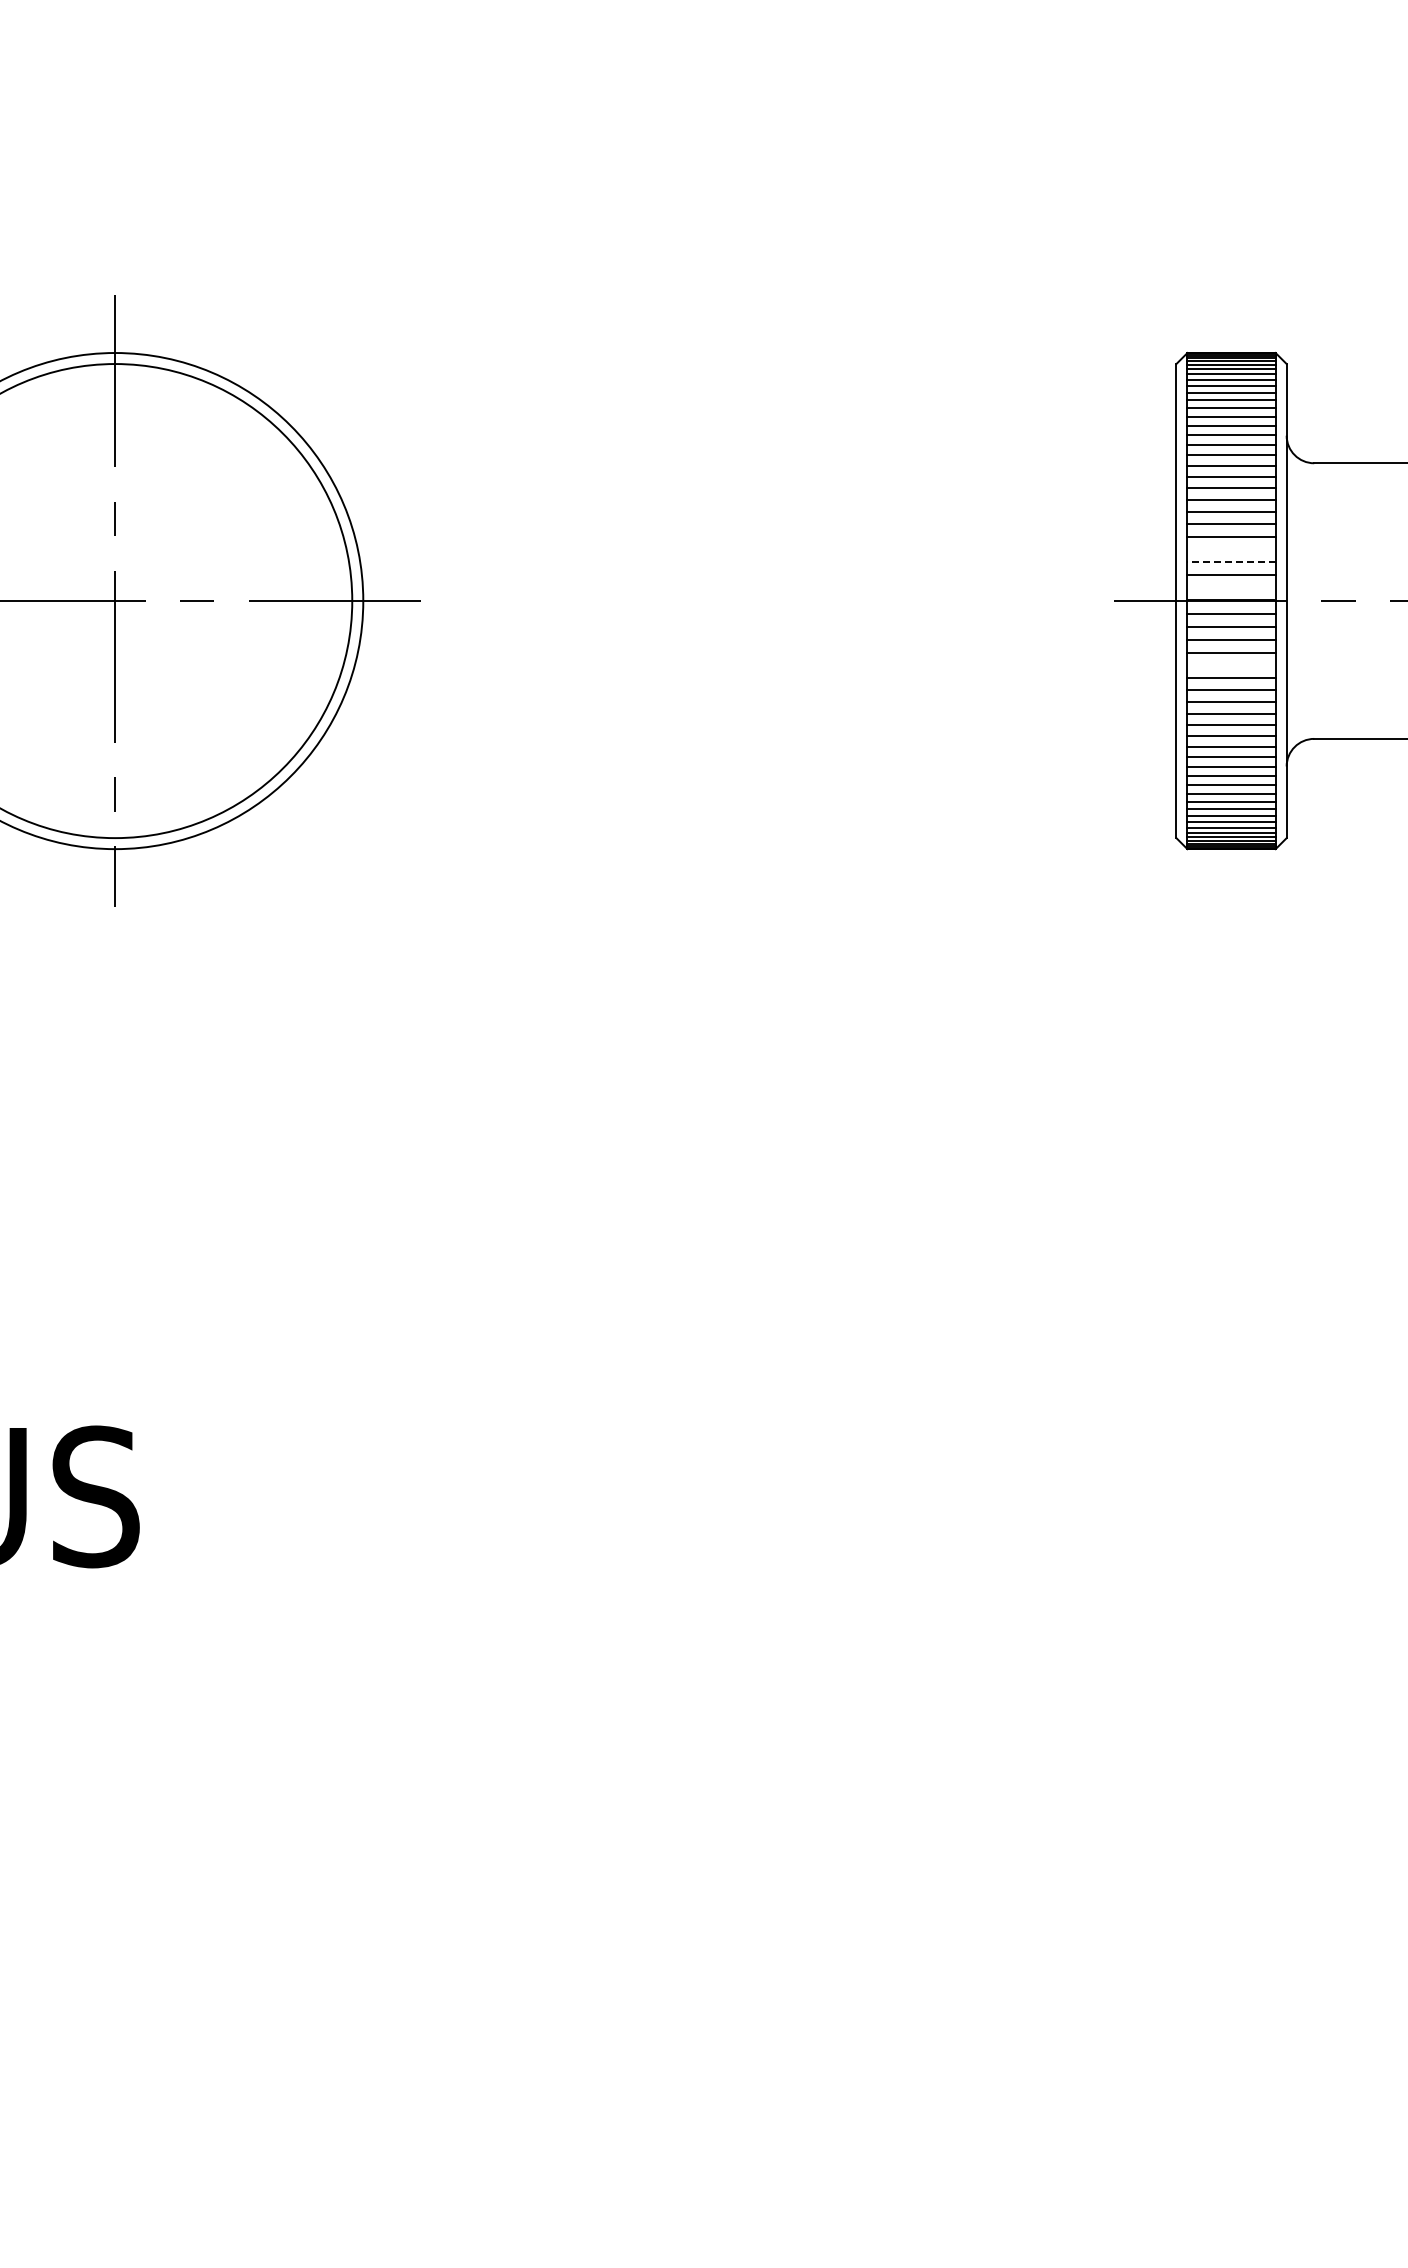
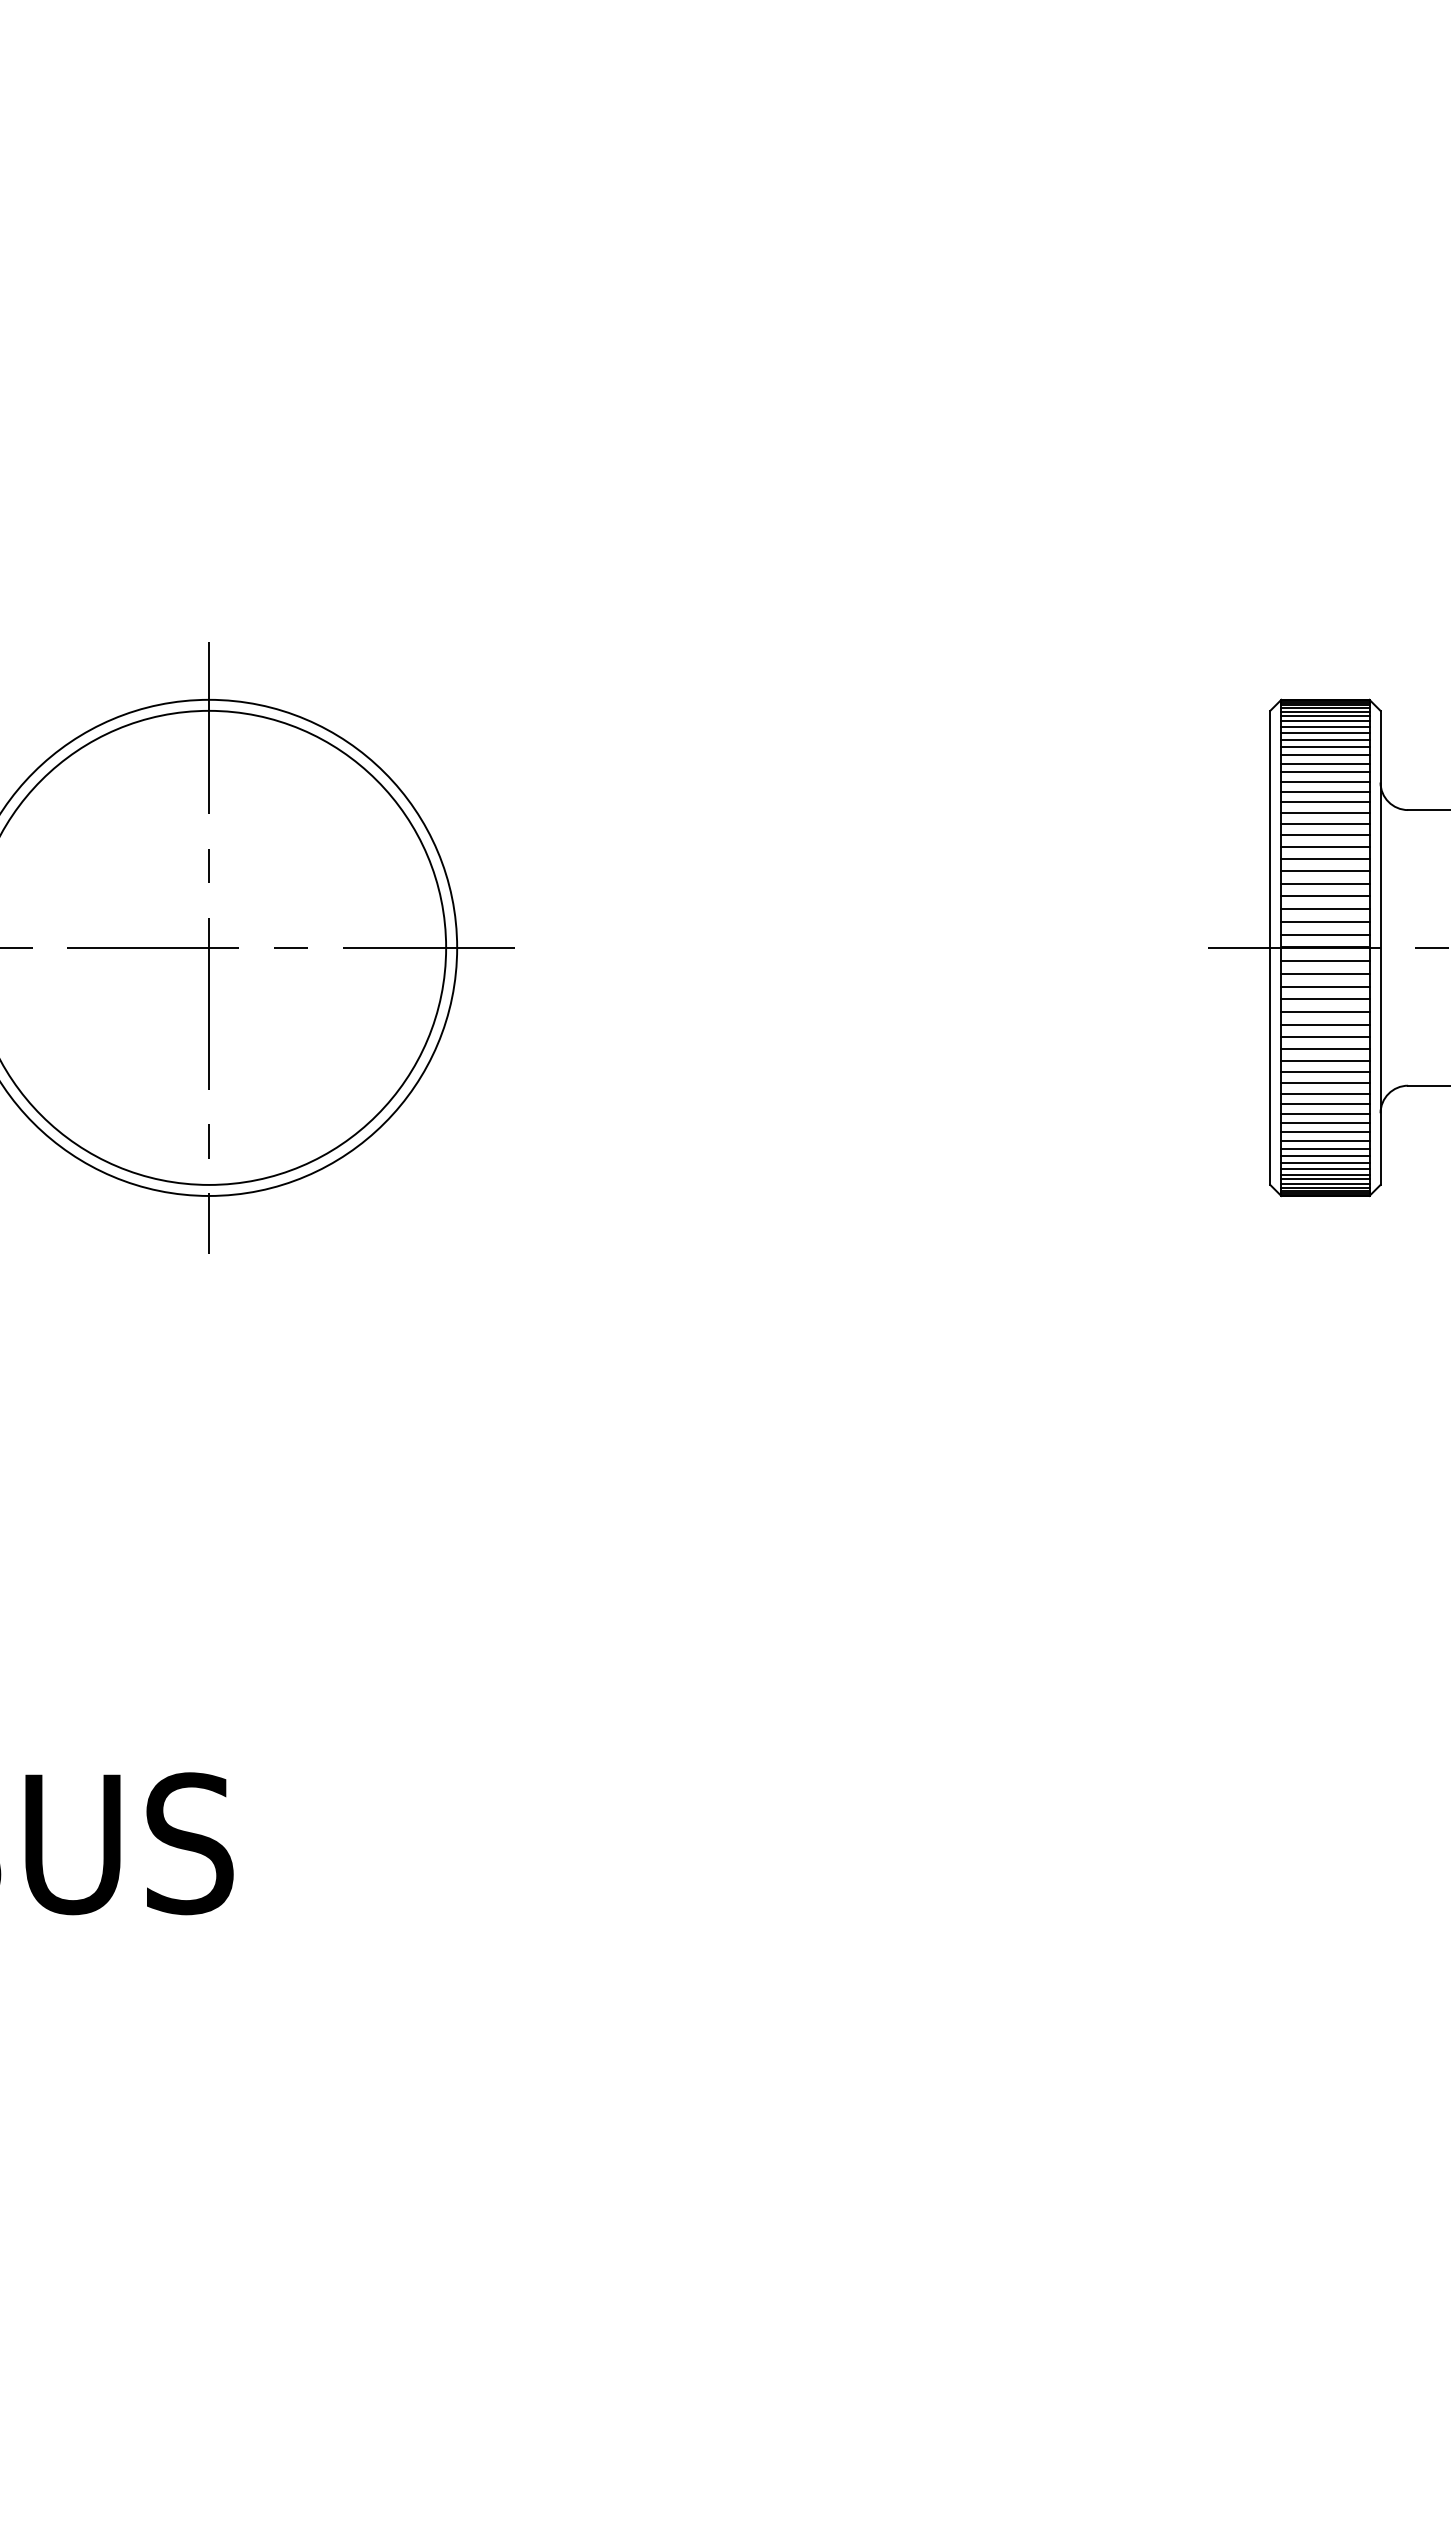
line: (1231, 549) -> (1325, 896), added
line: (1230, 562) -> (1324, 909), dashed -> solid
line: (1231, 587) -> (1325, 934), added
line: (1231, 665) -> (1325, 1012), added

